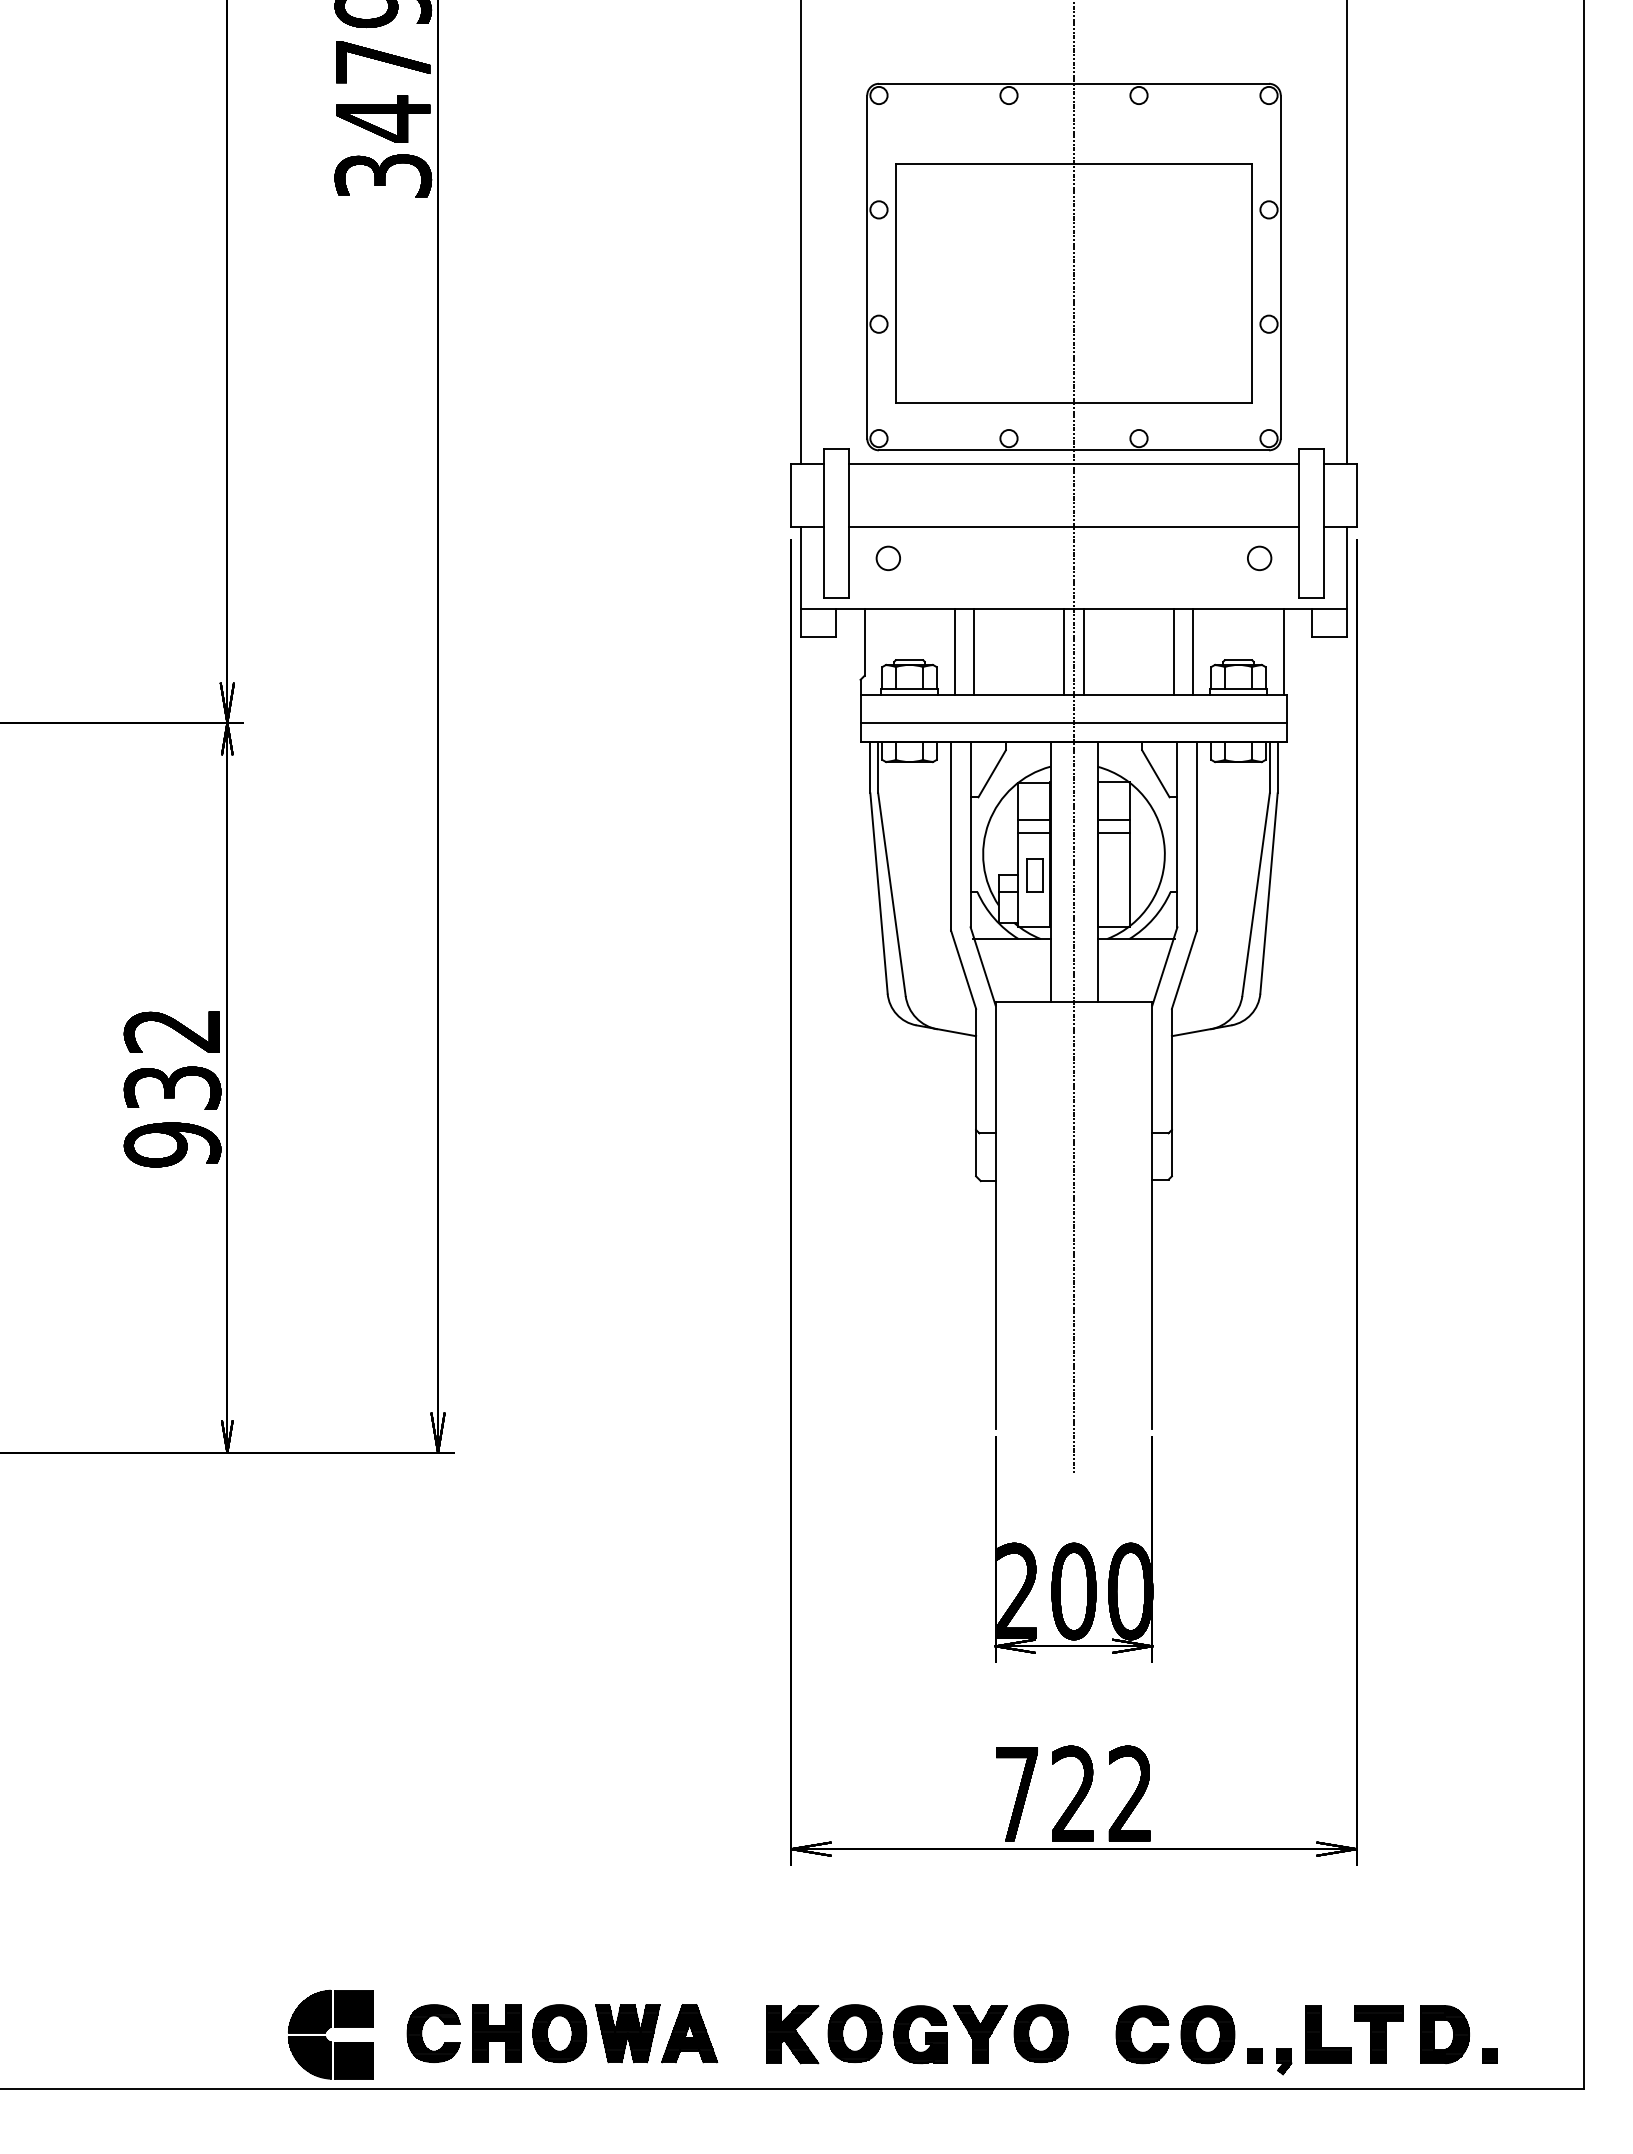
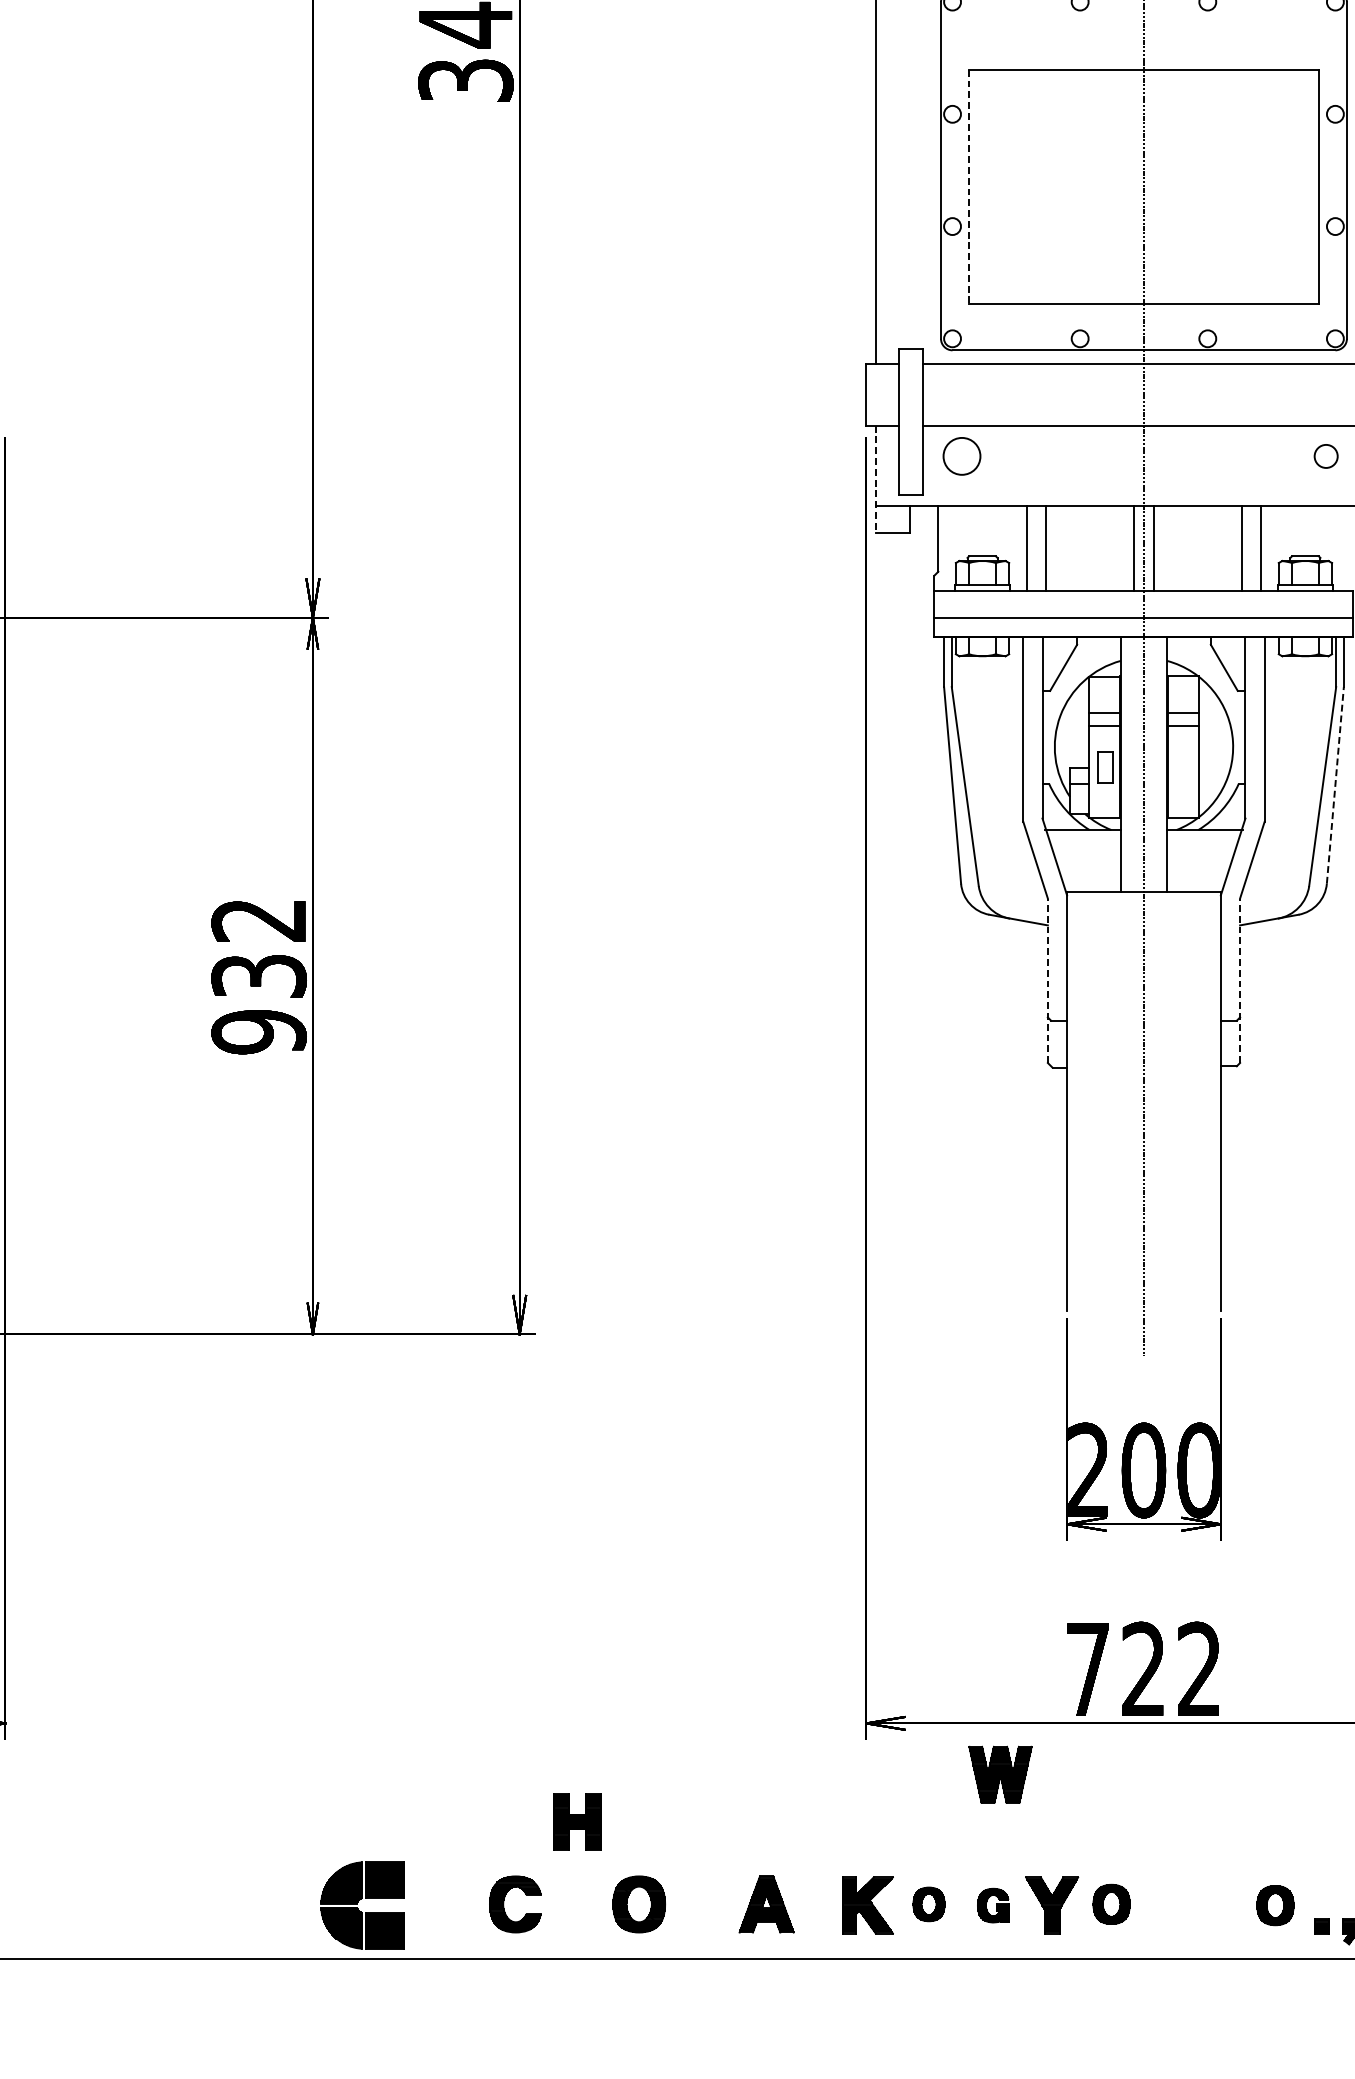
line: (896, 284) -> (969, 187), solid -> dashed
circle: (887, 558) -> (960, 456), size x1.6
line: (800, 581) -> (875, 479), solid -> dashed
line: (1283, 652) -> (1349, 548), removed
line: (1268, 893) -> (1334, 785), solid -> dashed
line: (976, 1092) -> (1048, 980), solid -> dashed
line: (1171, 1092) -> (1239, 980), solid -> dashed
part: (1131, 2032) -> (1200, 1903), removed
part: (496, 2033) -> (577, 1821), moved
part: (627, 2033) -> (1000, 1774), moved
part: (854, 2033) -> (928, 1904), size x0.6
part: (1040, 2033) -> (1111, 1904), size x0.7
part: (330, 2034) -> (362, 1905), moved
part: (920, 2034) -> (993, 1905), size x0.6
part: (1207, 2034) -> (1275, 1905), size x0.7

